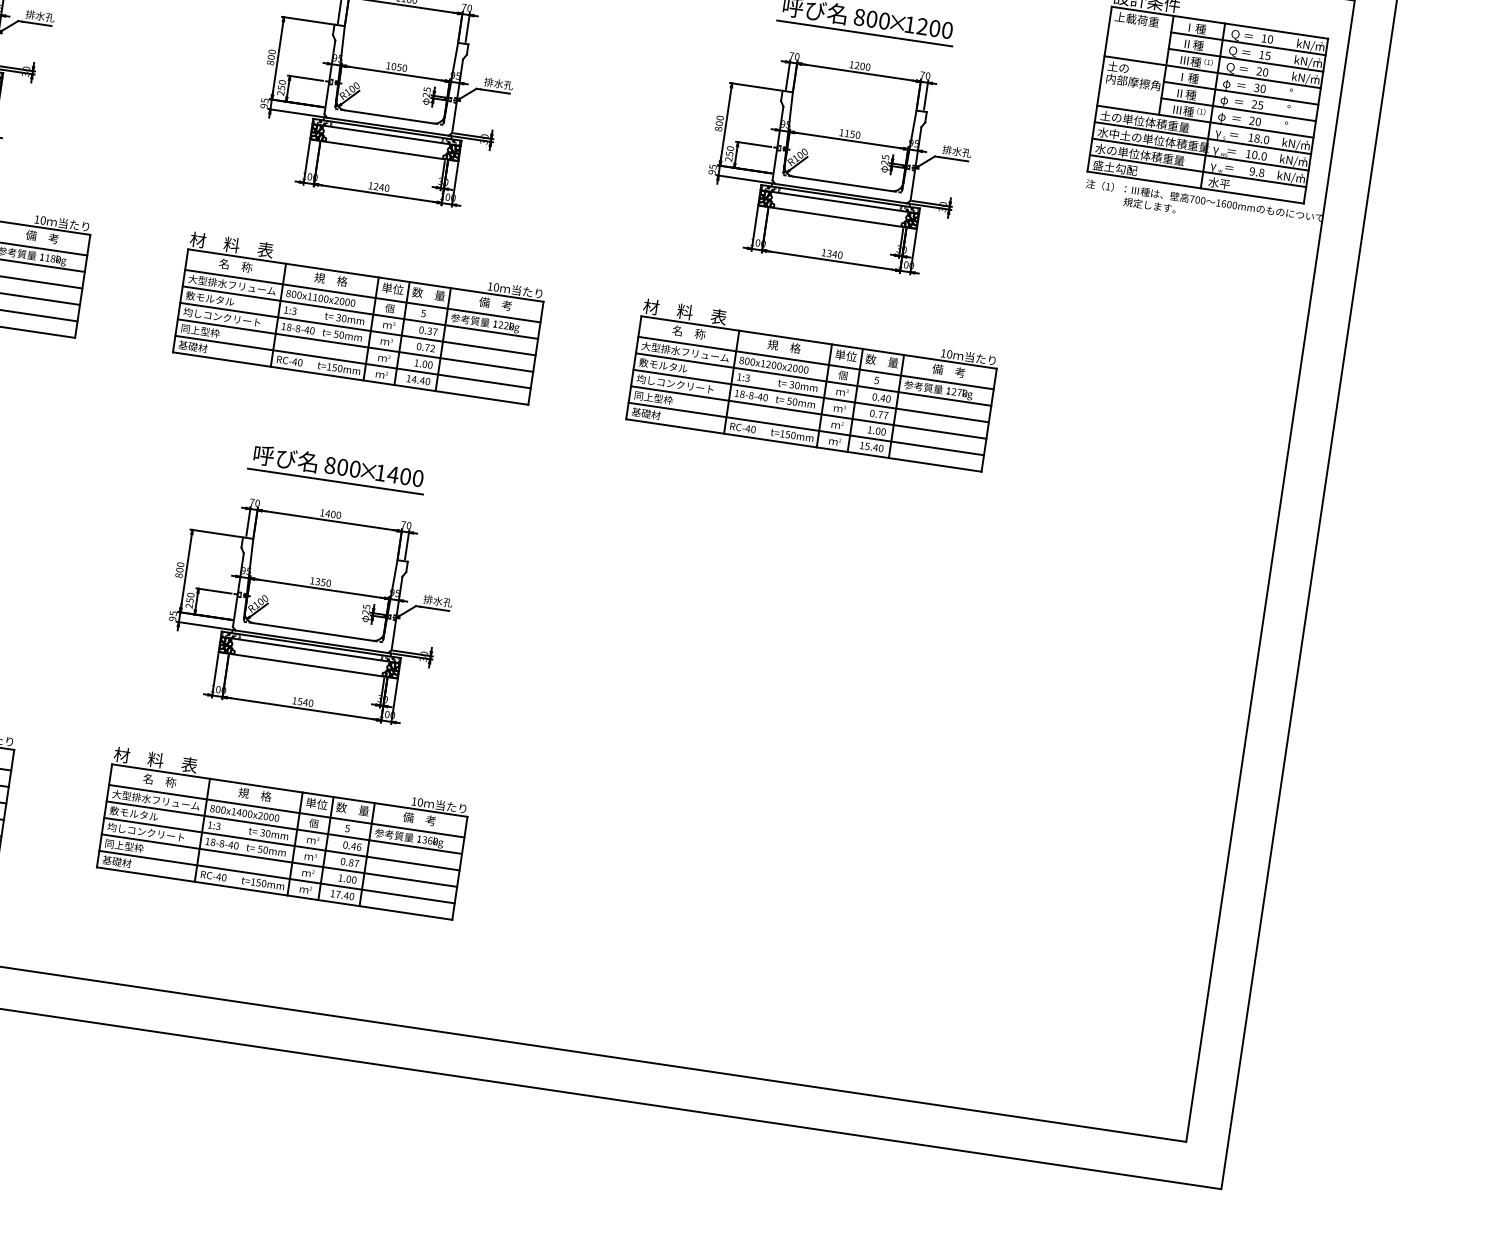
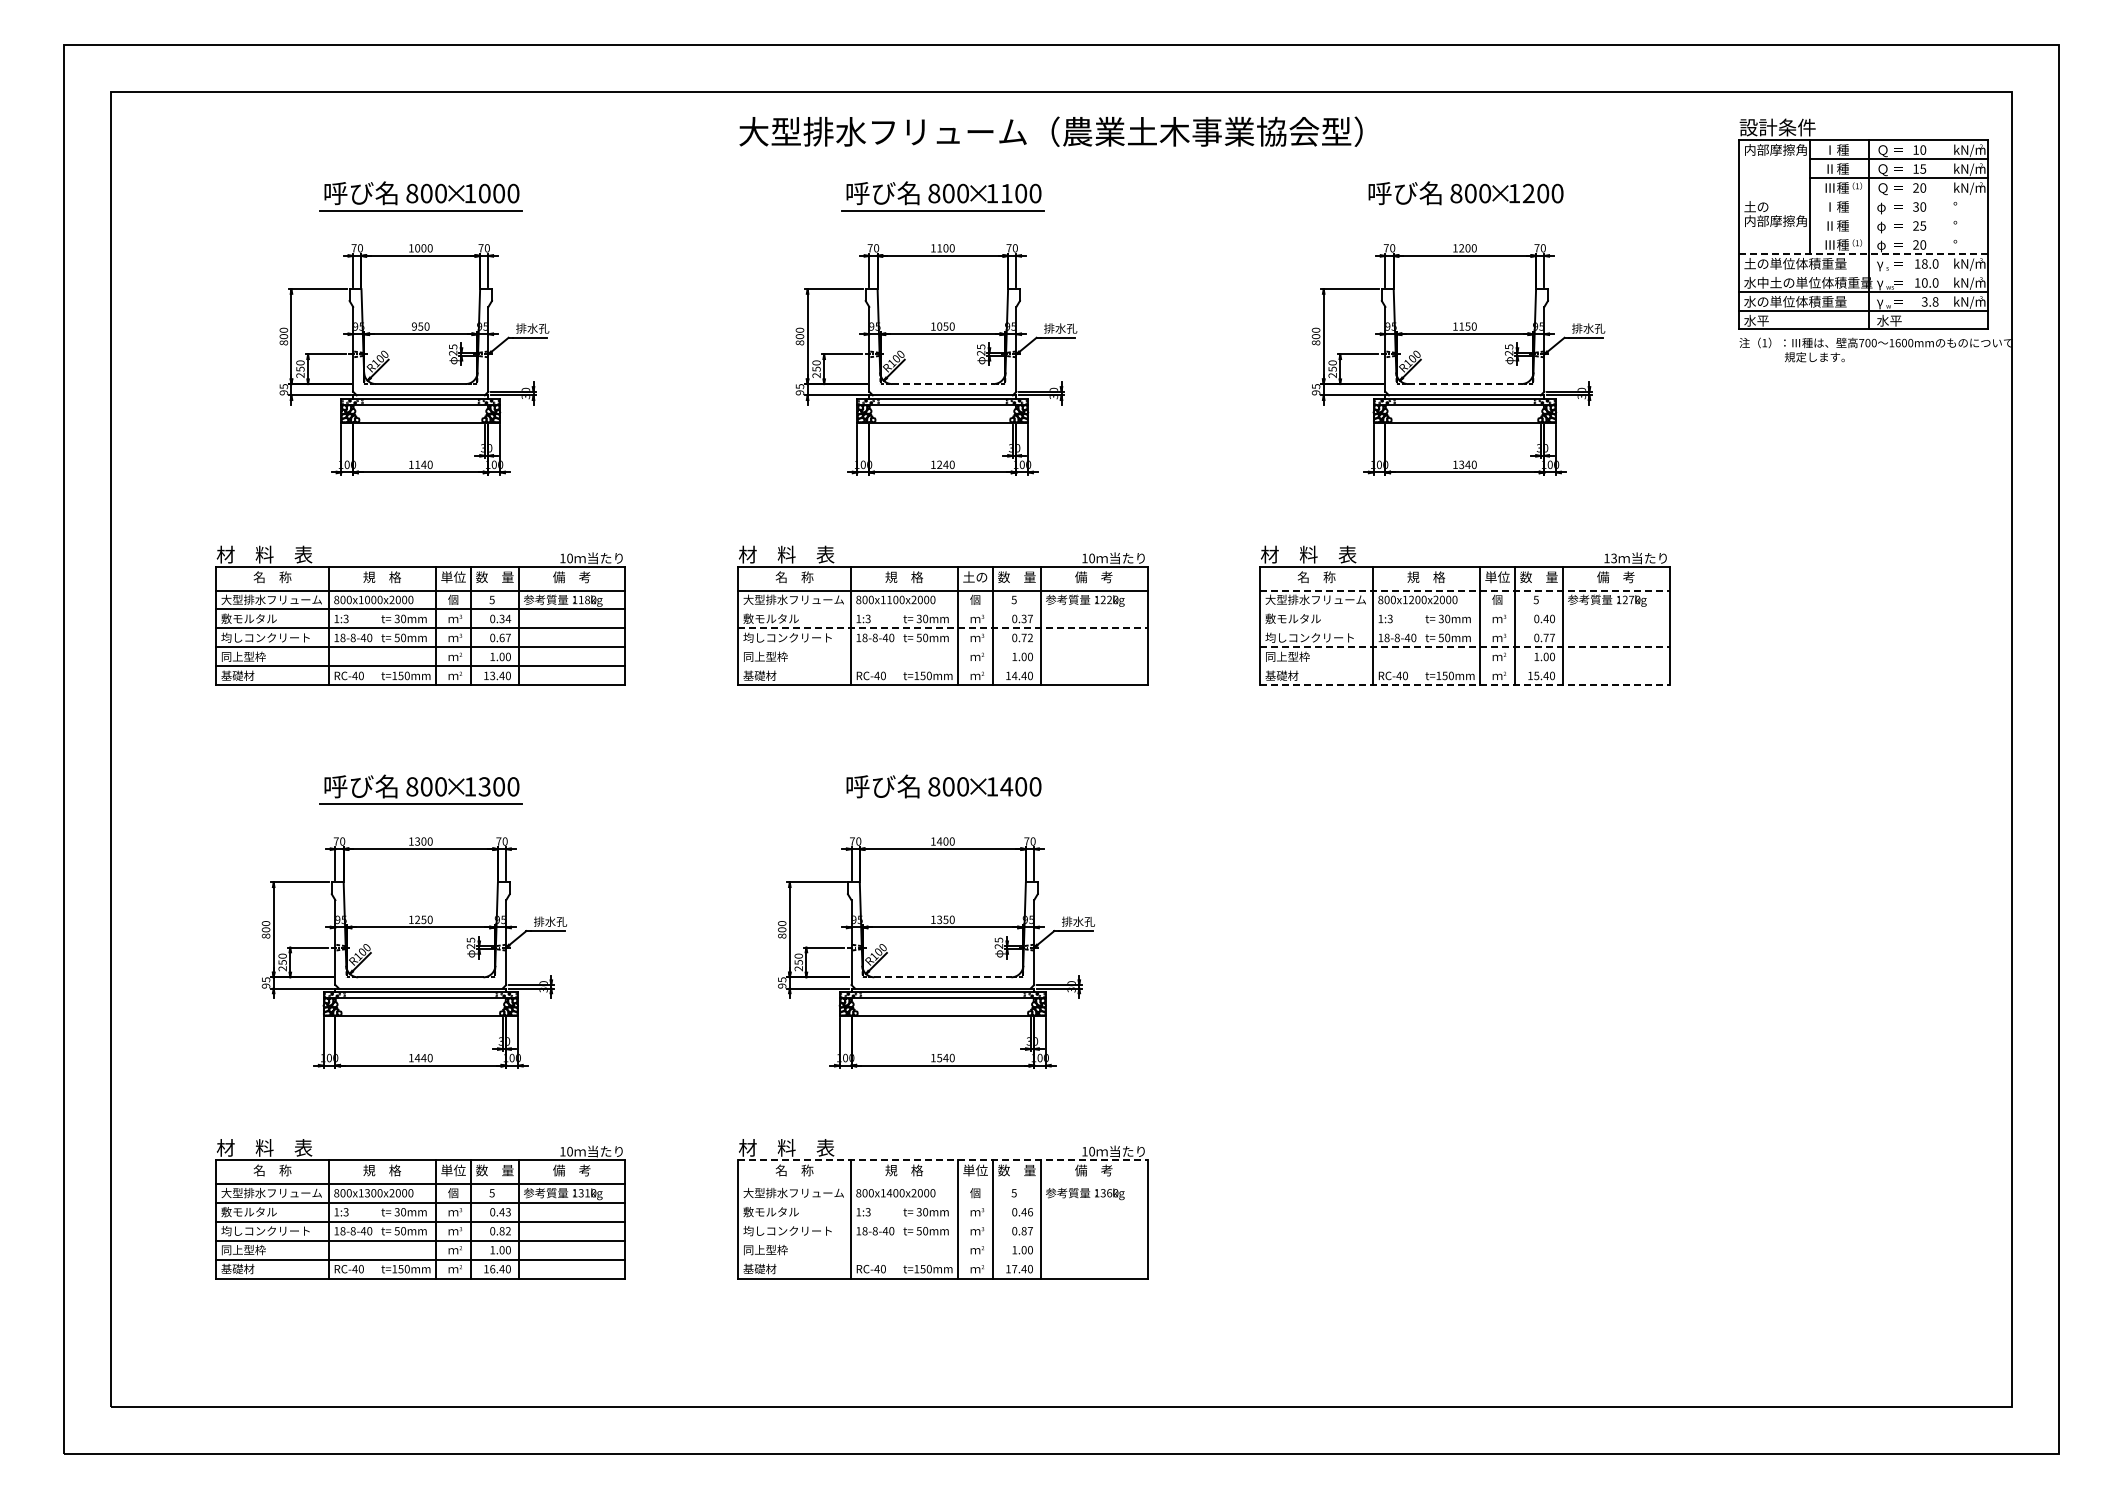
text: (1142, 20) -> (1775, 149), 上載荷重 -> 内部摩擦角
line: (864, 33) -> (1464, 210), removed
line: (1212, 72) -> (1863, 196), removed
line: (1241, 93) -> (1899, 215), removed
line: (1239, 109) -> (1899, 234), removed
line: (388, 117) -> (942, 384), solid -> dashed
line: (1205, 121) -> (1863, 253), solid -> dashed
line: (1202, 138) -> (1863, 272), removed
text: (1115, 167) -> (1769, 320), 盛土勾配 -> 水平
text: (1252, 171) -> (1924, 301), 9.8 -> 3.8
line: (842, 184) -> (1464, 384), solid -> dashed
text: (392, 289) -> (975, 577), 単位 -> 土の
line: (360, 312) -> (942, 609), removed
line: (357, 329) -> (942, 628), solid -> dashed
line: (355, 345) -> (942, 647), removed
text: (950, 354) -> (1614, 558), 10 -> 13
line: (352, 362) -> (942, 666), removed
line: (815, 363) -> (1464, 590), solid -> dashed
line: (813, 379) -> (1464, 609), removed
line: (810, 396) -> (1464, 628), removed
line: (808, 412) -> (1464, 647), solid -> dashed
line: (805, 429) -> (1464, 666), removed
line: (803, 445) -> (1464, 685), solid -> dashed
line: (335, 481) -> (942, 804), removed
line: (312, 632) -> (942, 977), solid -> dashed
line: (289, 790) -> (942, 1160), solid -> dashed
line: (286, 810) -> (942, 1183), removed
line: (284, 827) -> (942, 1202), removed
line: (281, 843) -> (942, 1221), removed
line: (279, 860) -> (942, 1240), removed
line: (276, 876) -> (942, 1259), removed

